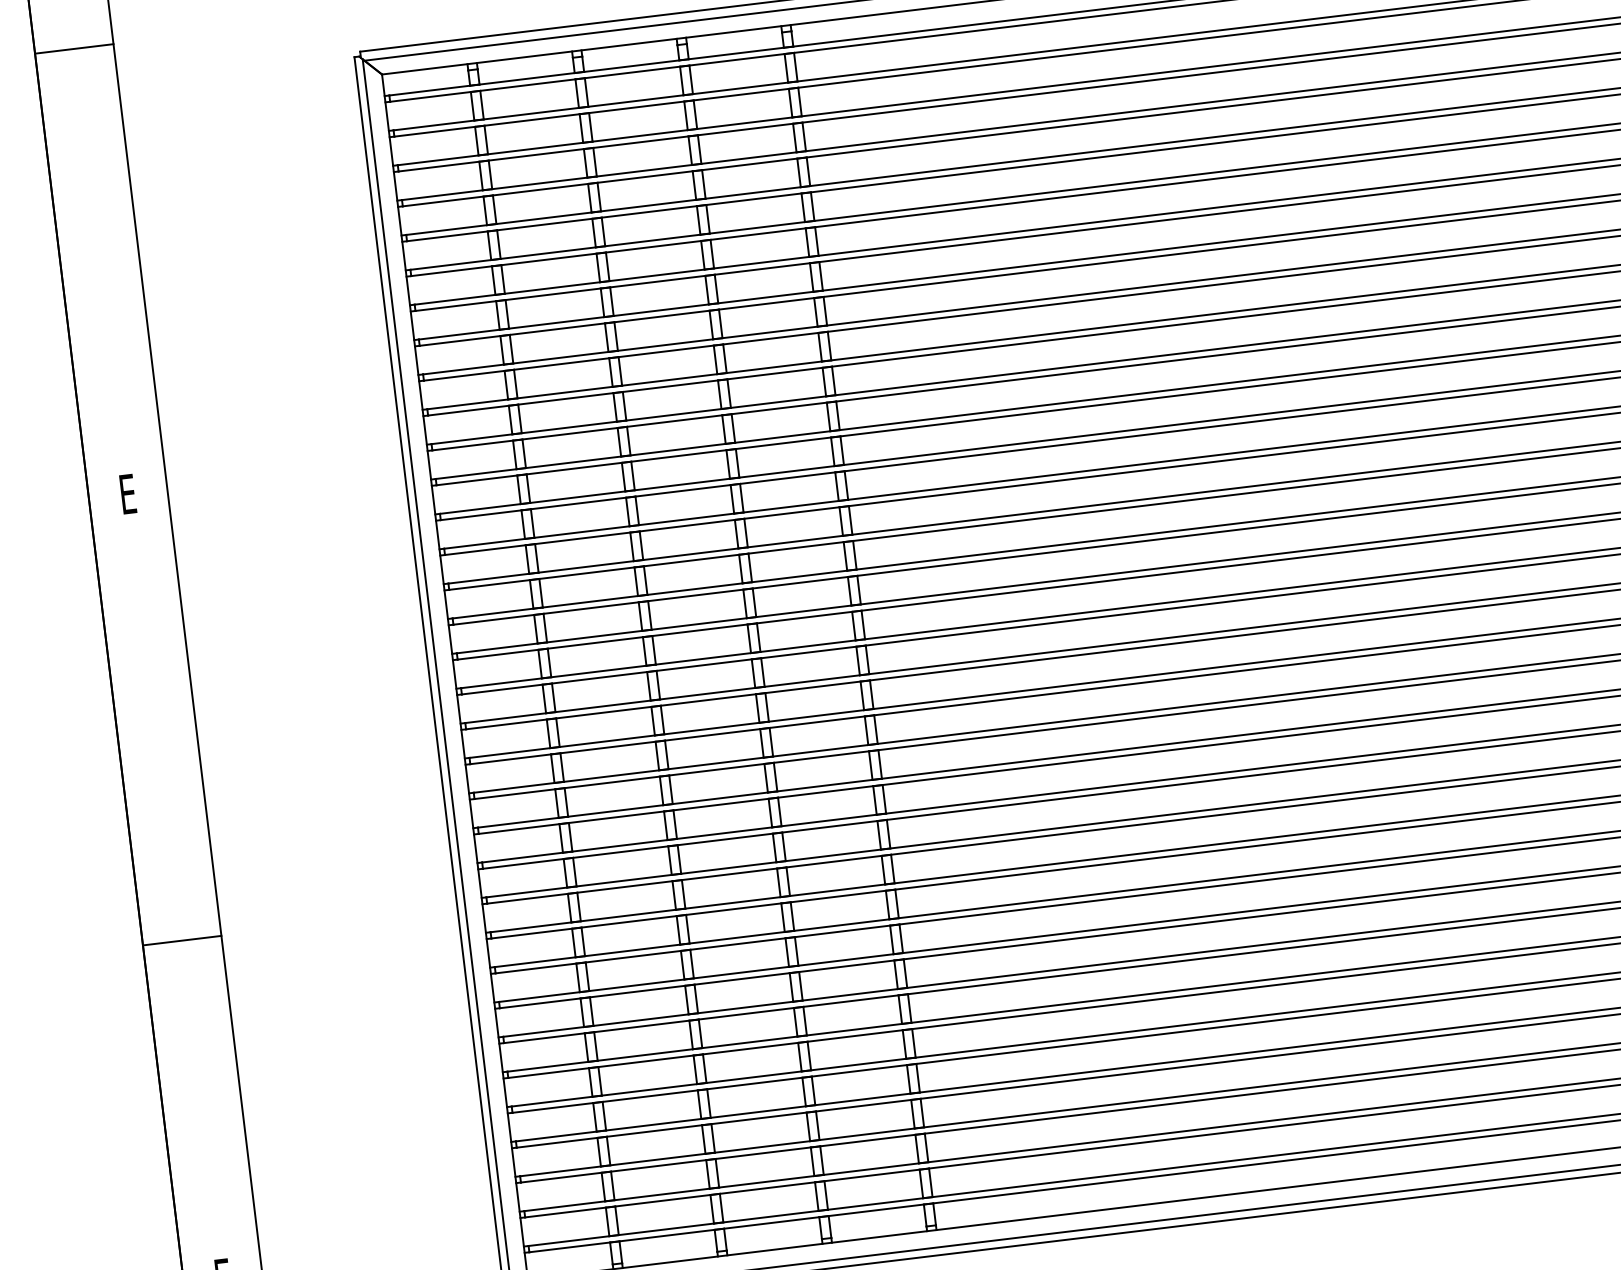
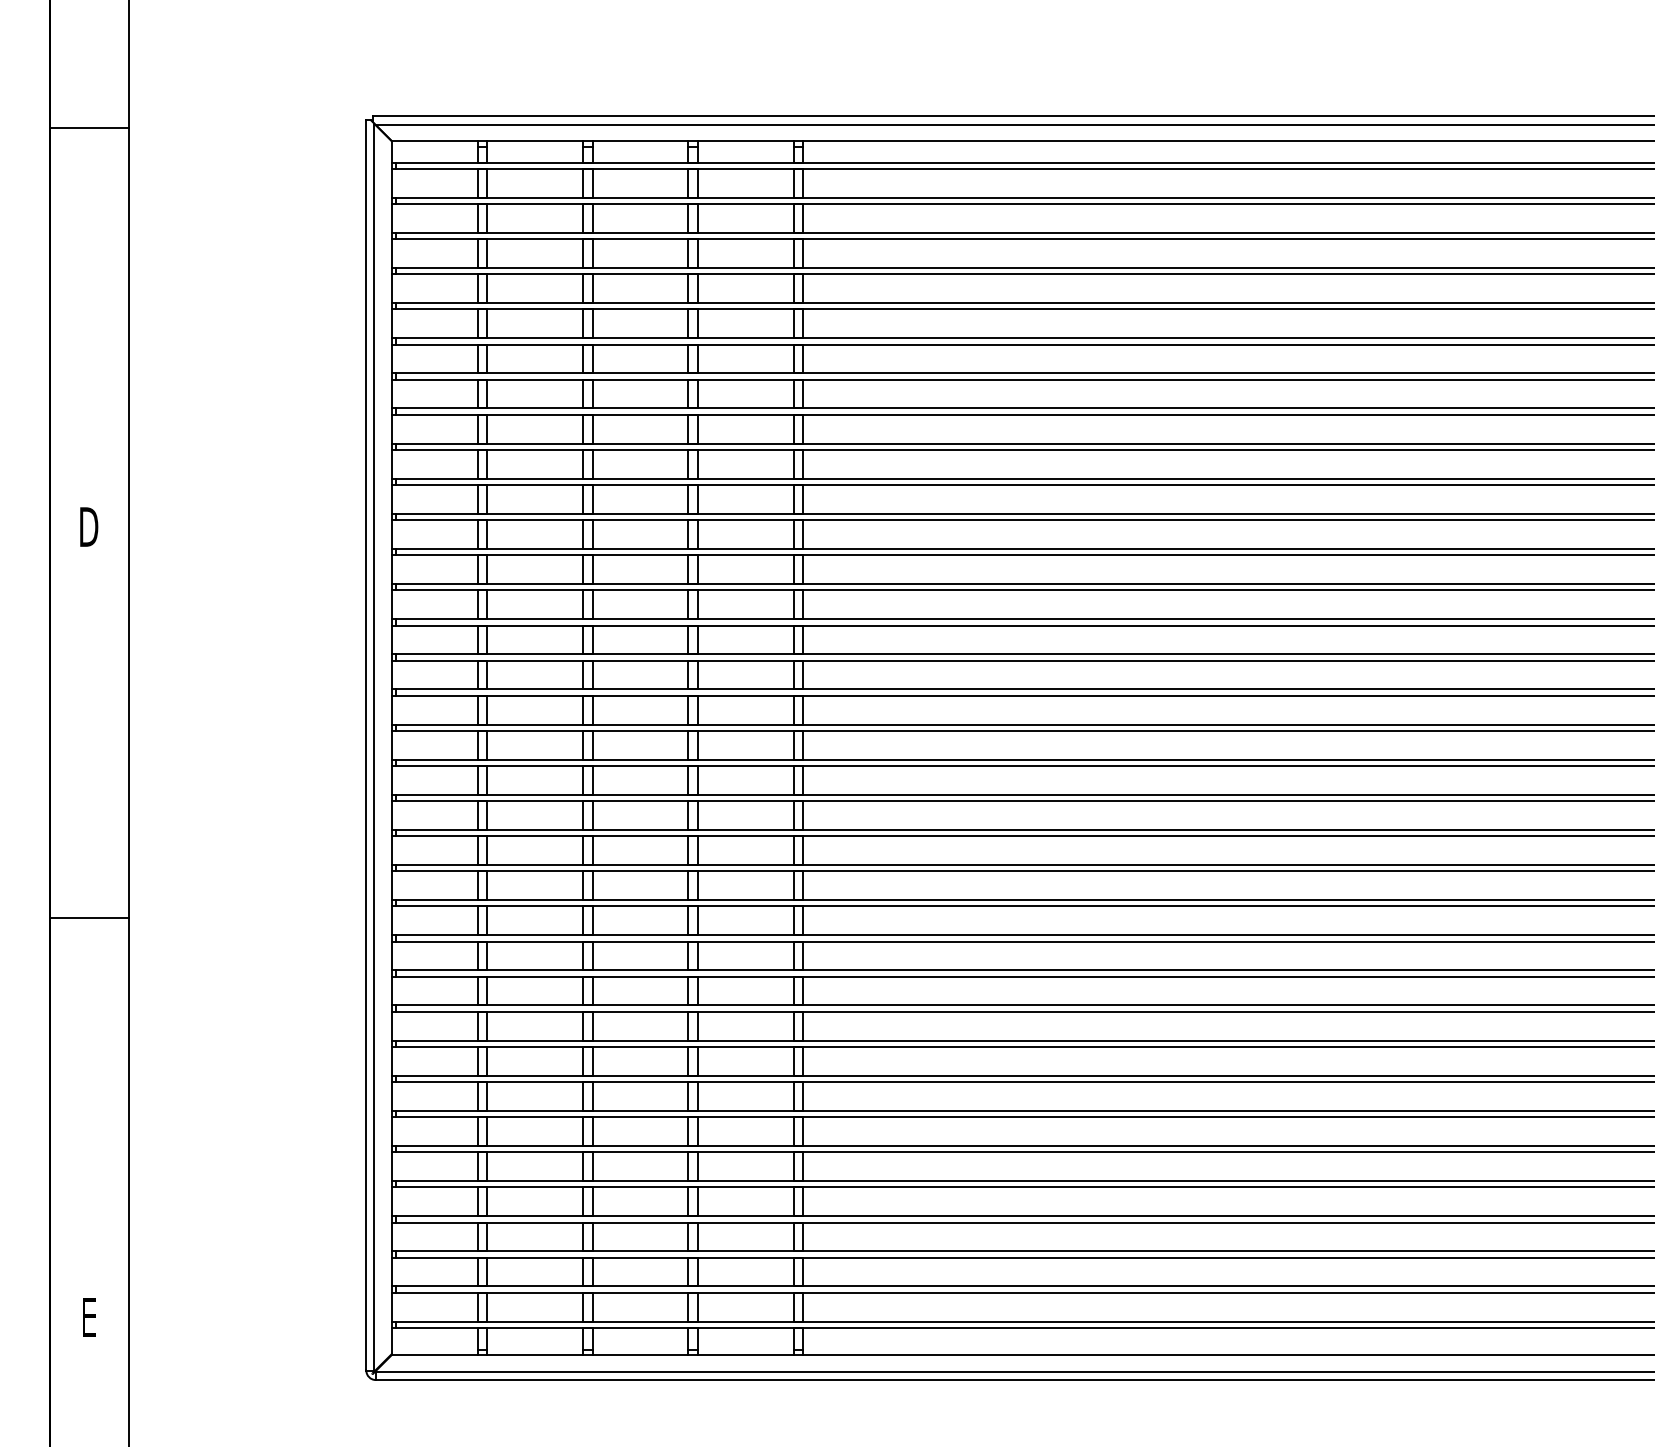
line: (73, 48) -> (88, 127), moved
text: (128, 493) -> (89, 526), E -> D
line: (181, 940) -> (88, 917), moved

